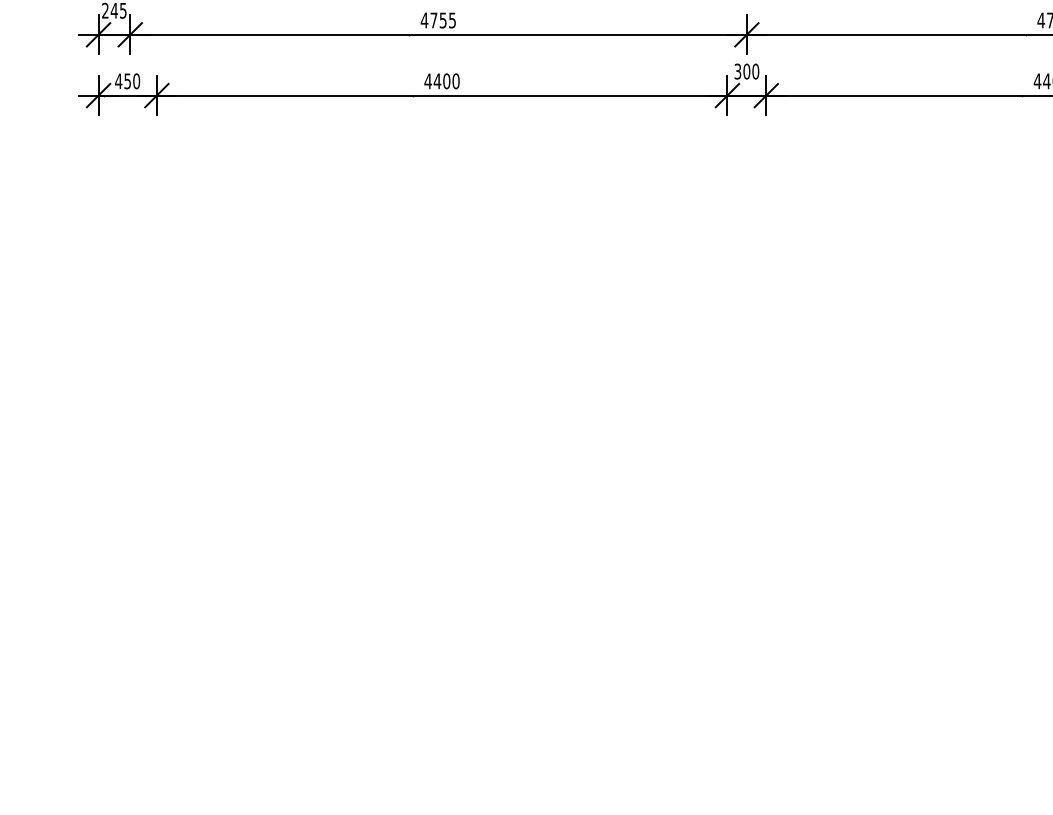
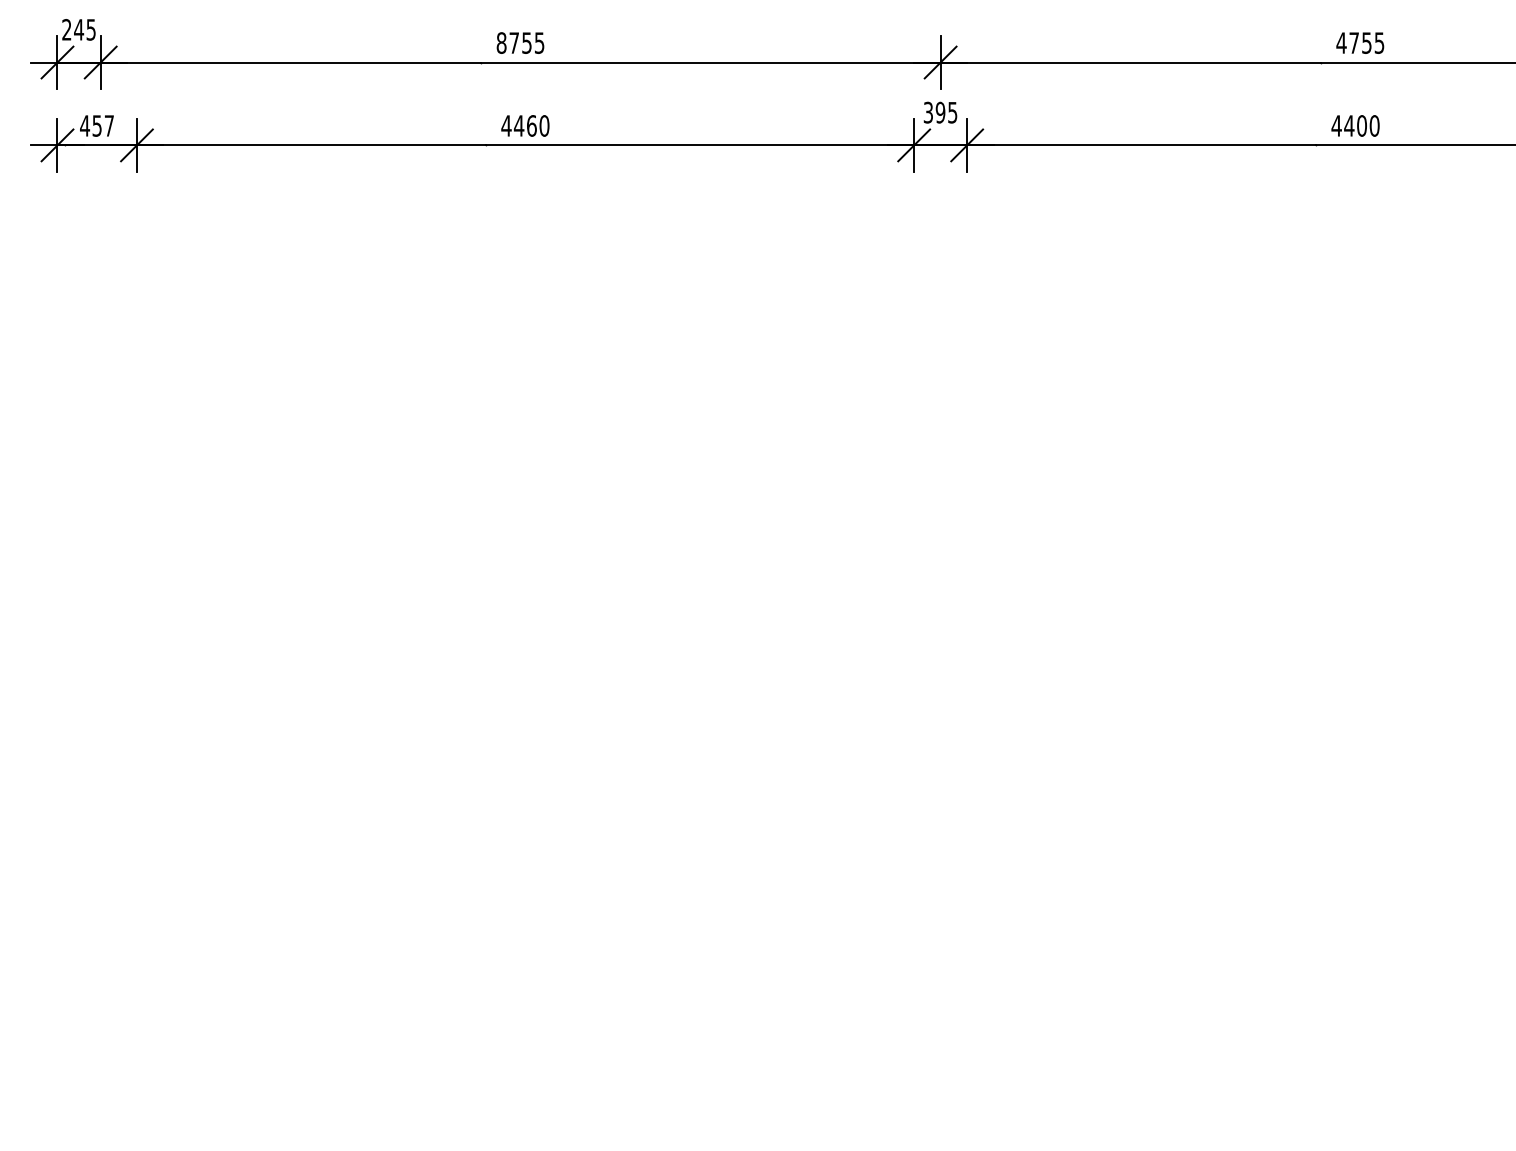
text: (424, 20) -> (501, 42), 4755 -> 8755
text: (751, 71) -> (946, 112), 300 -> 395
text: (136, 81) -> (109, 125), 450 -> 457
text: (446, 81) -> (531, 125), 4400 -> 4460

